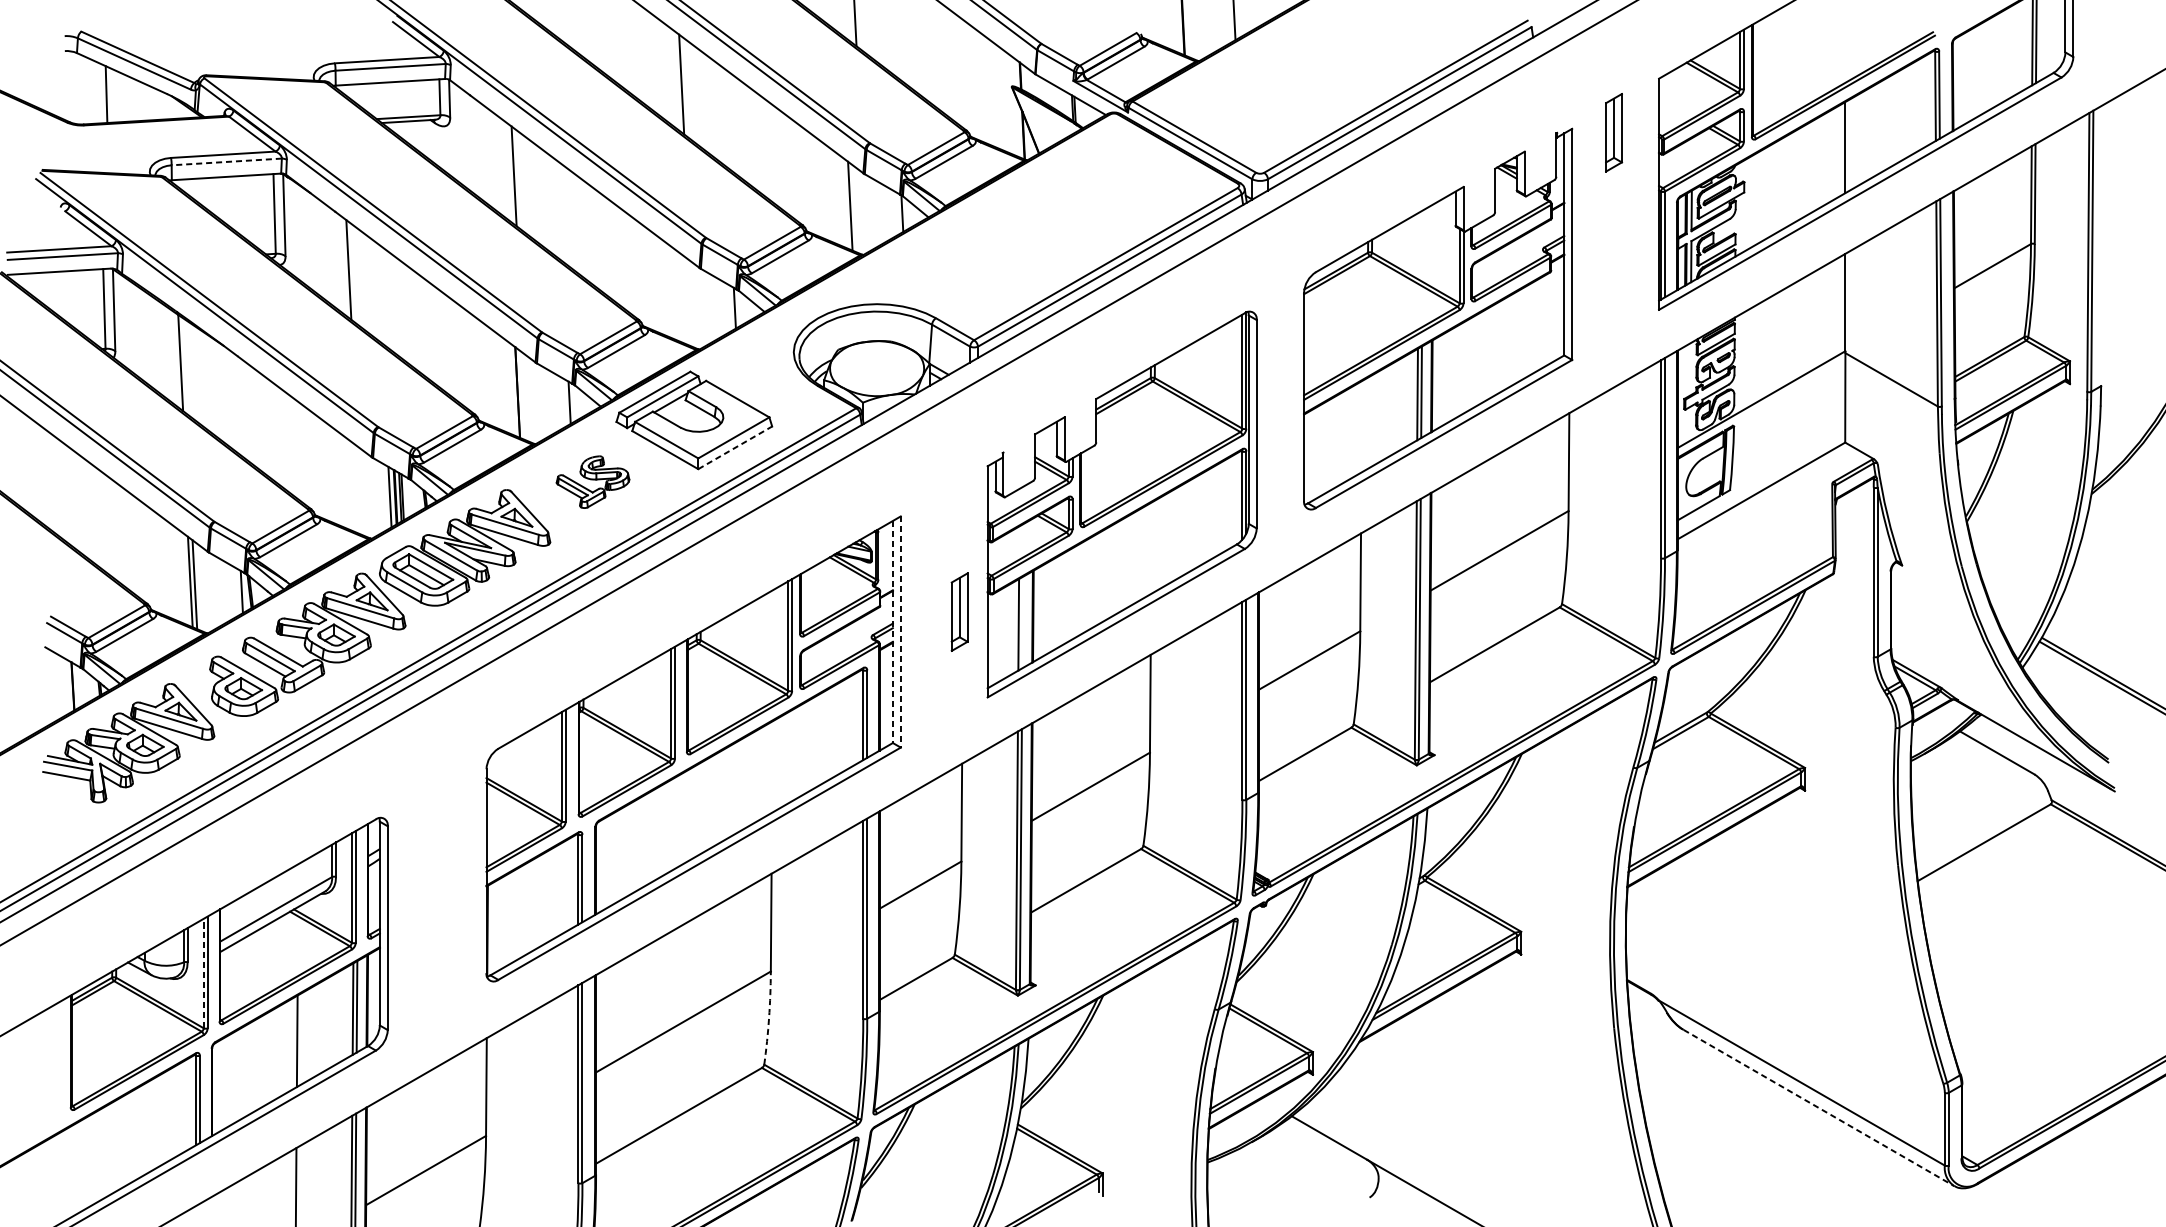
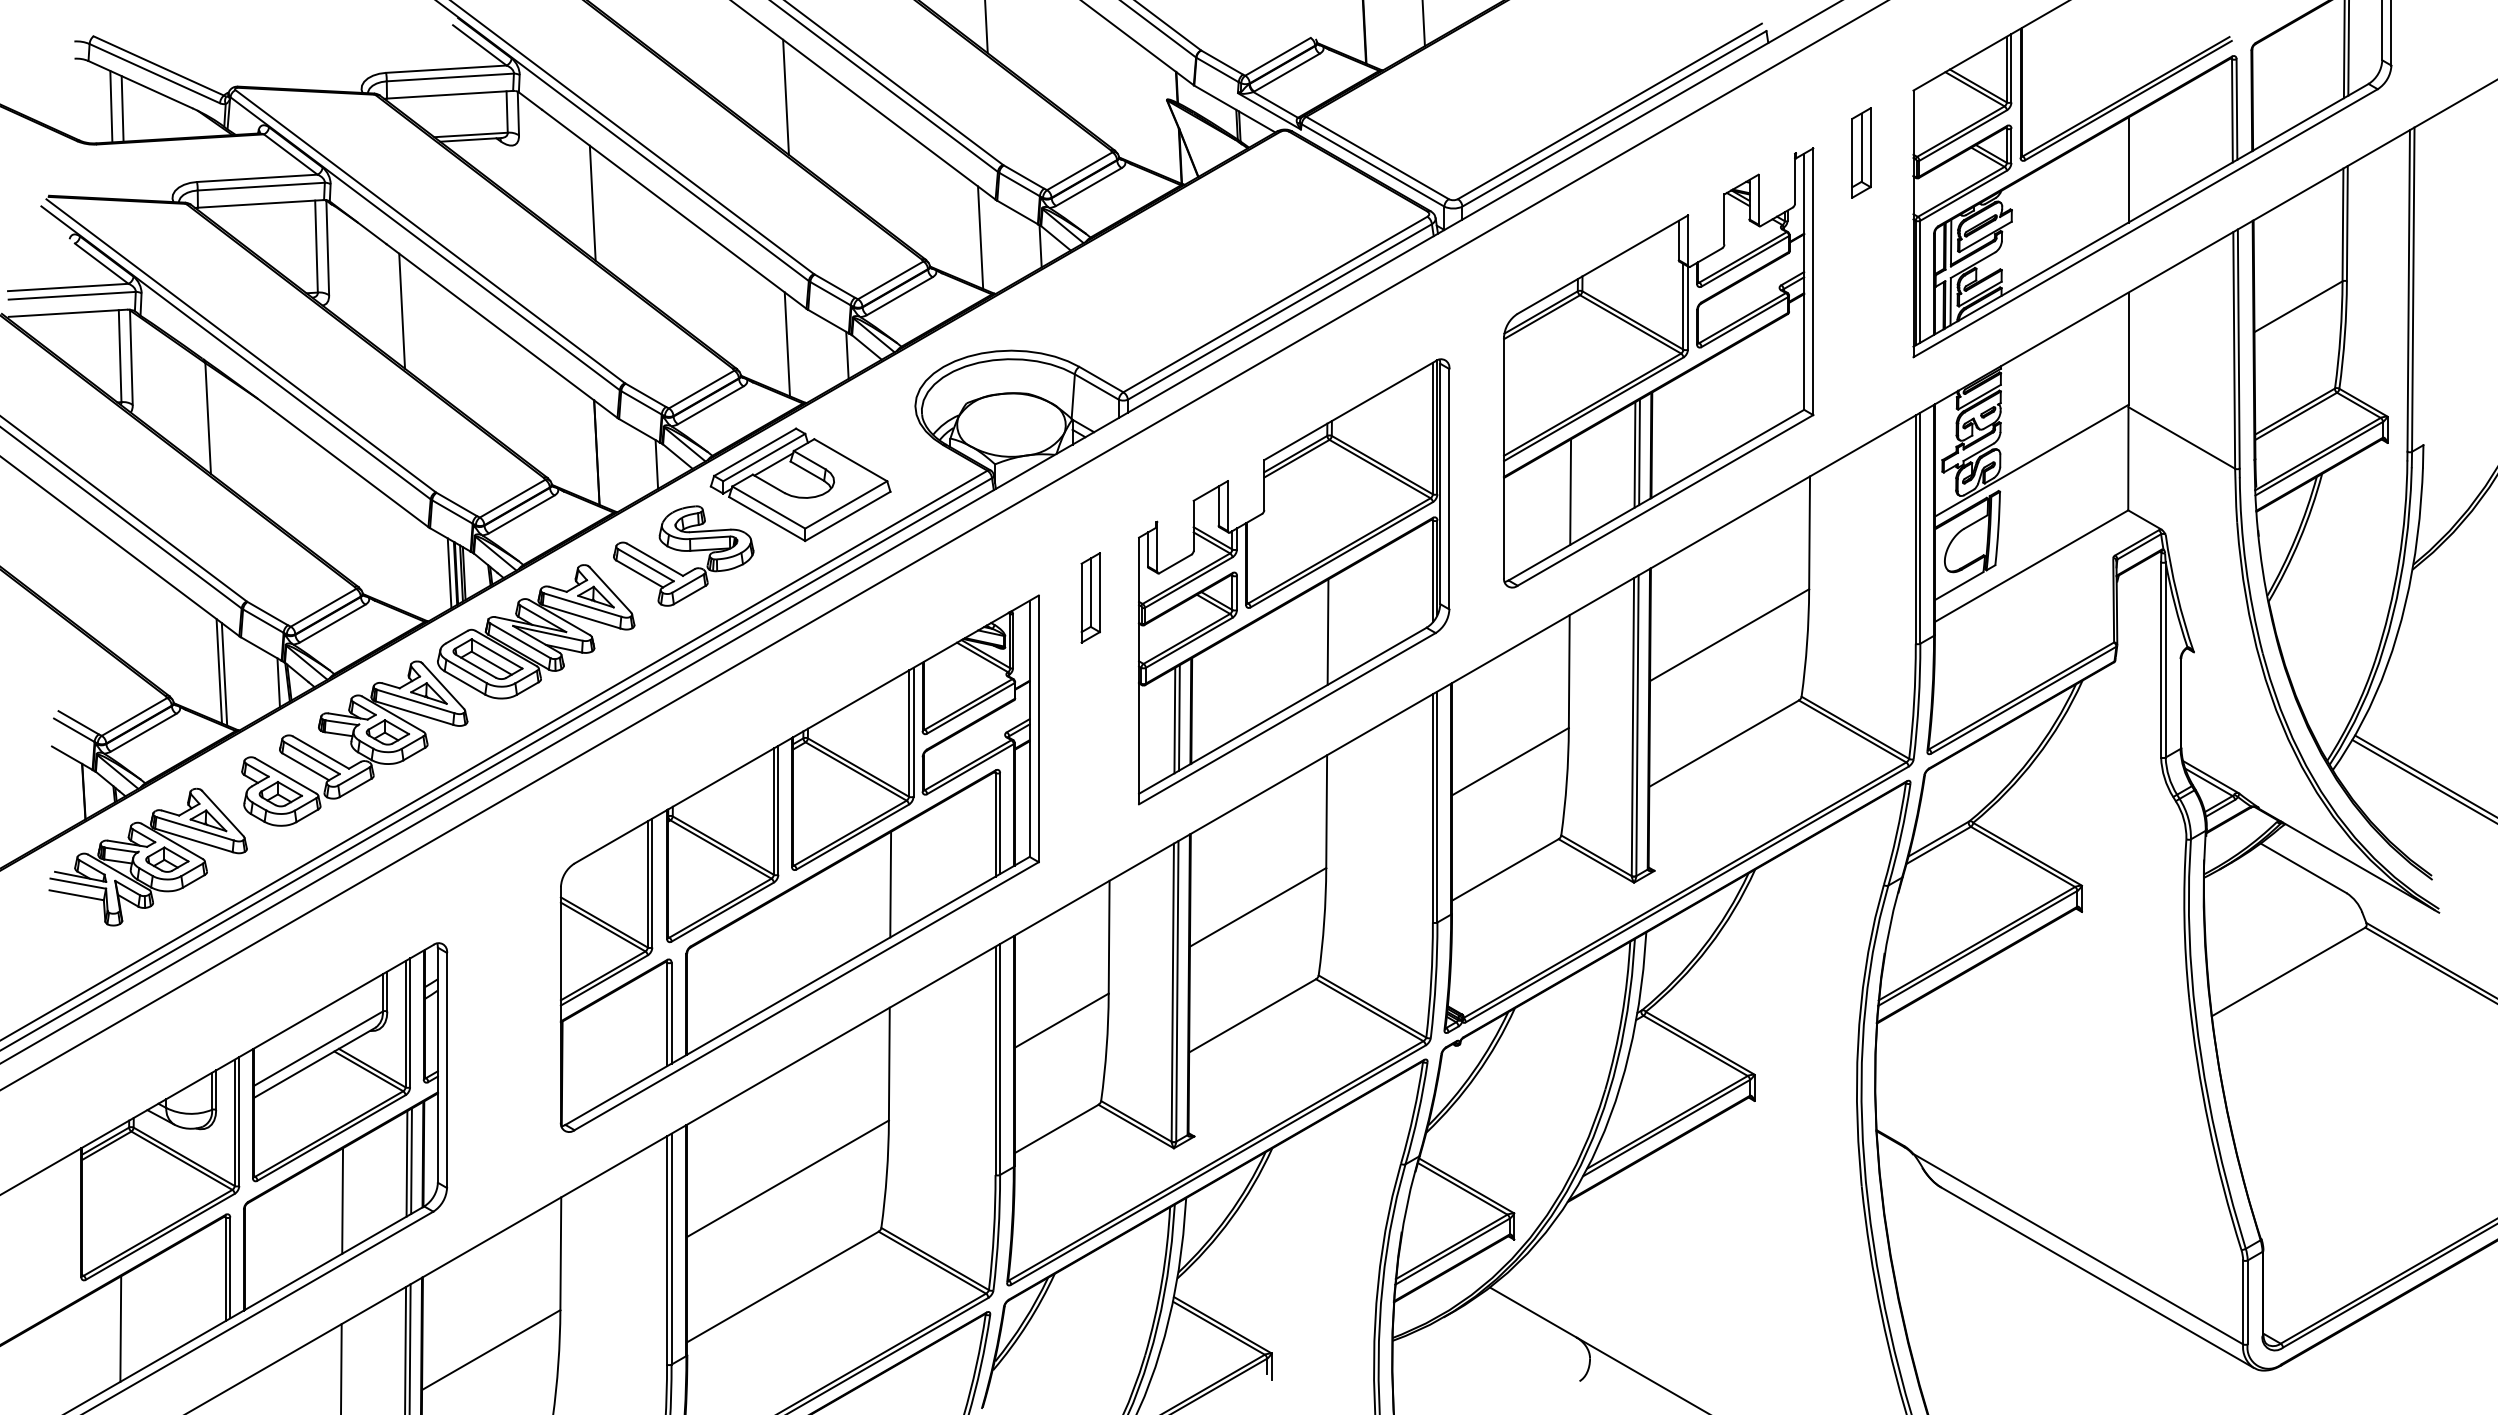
line: (96, 92) -> (111, 106), added
line: (226, 161) -> (261, 186), dashed -> solid
line: (682, 298) -> (786, 344), added
line: (1361, 426) -> (1570, 491), added
line: (735, 447) -> (848, 516), dashed -> solid
part: (592, 481) -> (683, 555), size x1.67
line: (1151, 547) -> (1327, 631), added
part: (959, 611) -> (1090, 597), moved
line: (1022, 622) -> (1179, 717), added
line: (892, 632) -> (1029, 729), dashed -> solid
line: (900, 632) -> (1038, 729), dashed -> solid
line: (772, 766) -> (890, 884), added
line: (203, 973) -> (234, 1122), dashed -> solid
arc: (768, 1018) -> (886, 1174), dashed -> solid
line: (1819, 1108) -> (2098, 1278), dashed -> solid
line: (104, 1151) -> (120, 1328), added

